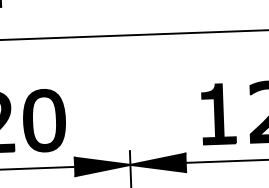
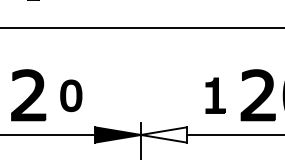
part: (218, 114) -> (215, 95), size x0.7
part: (44, 120) -> (71, 95), size x0.6
fill: (157, 163) -> (163, 134), removed

